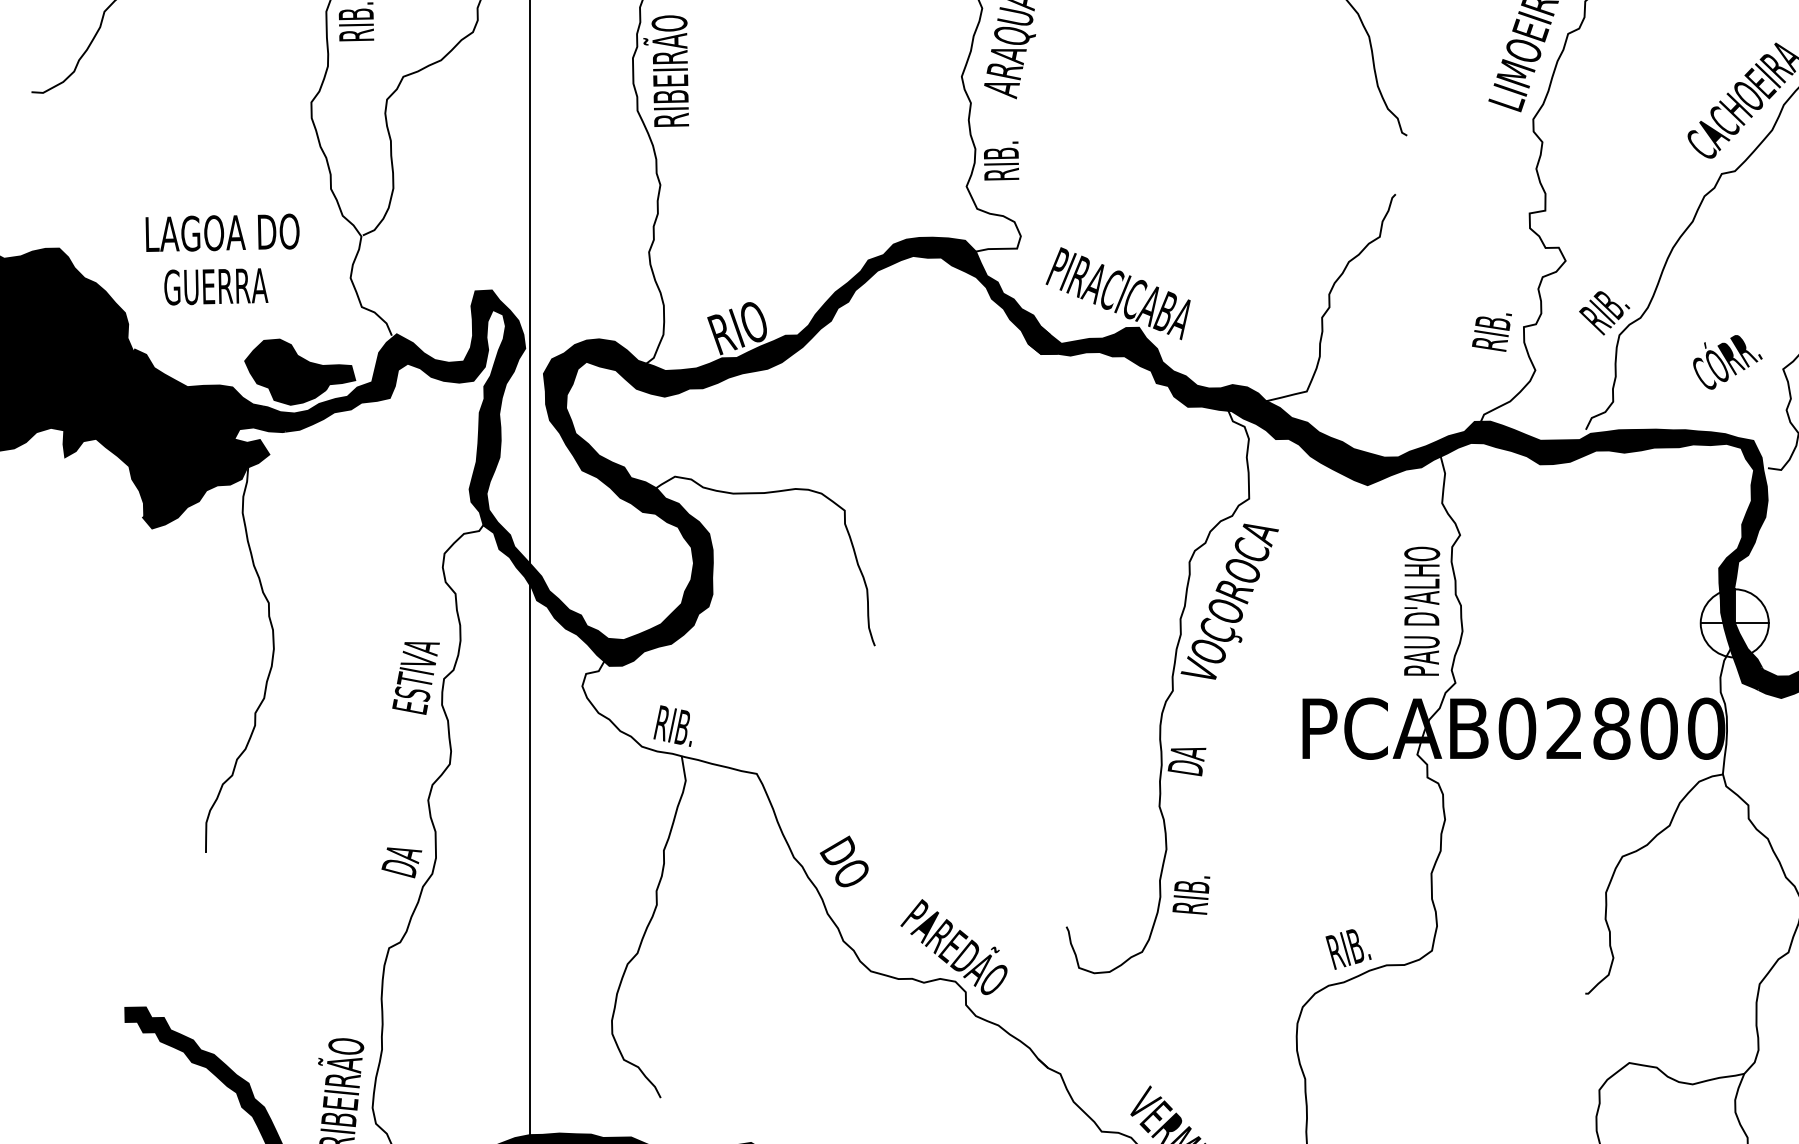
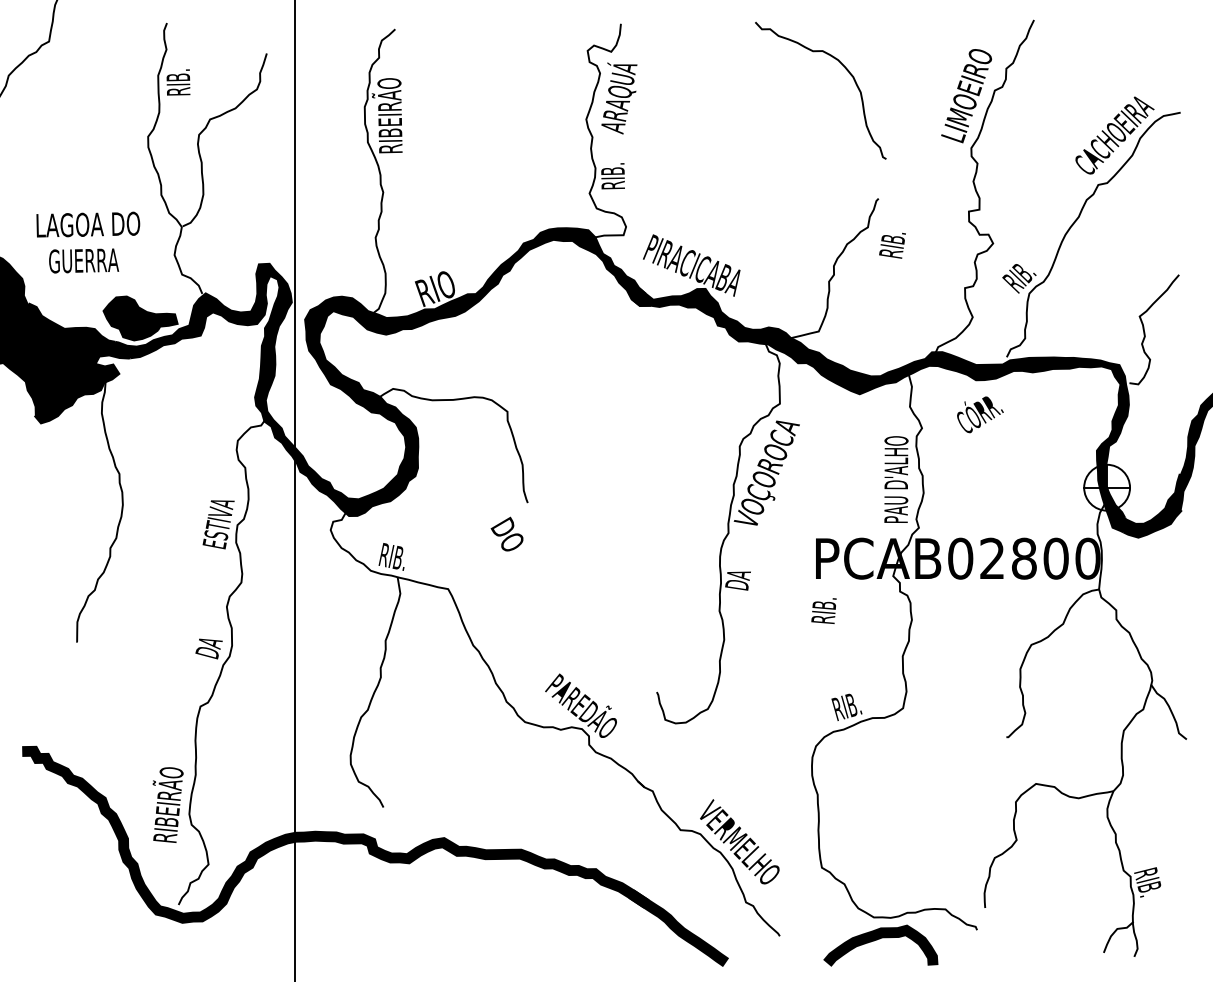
text: (1491, 332) -> (892, 245), moved
text: (1727, 361) -> (980, 414), moved
text: (843, 860) -> (506, 533), moved
text: (1190, 894) -> (823, 610), moved

